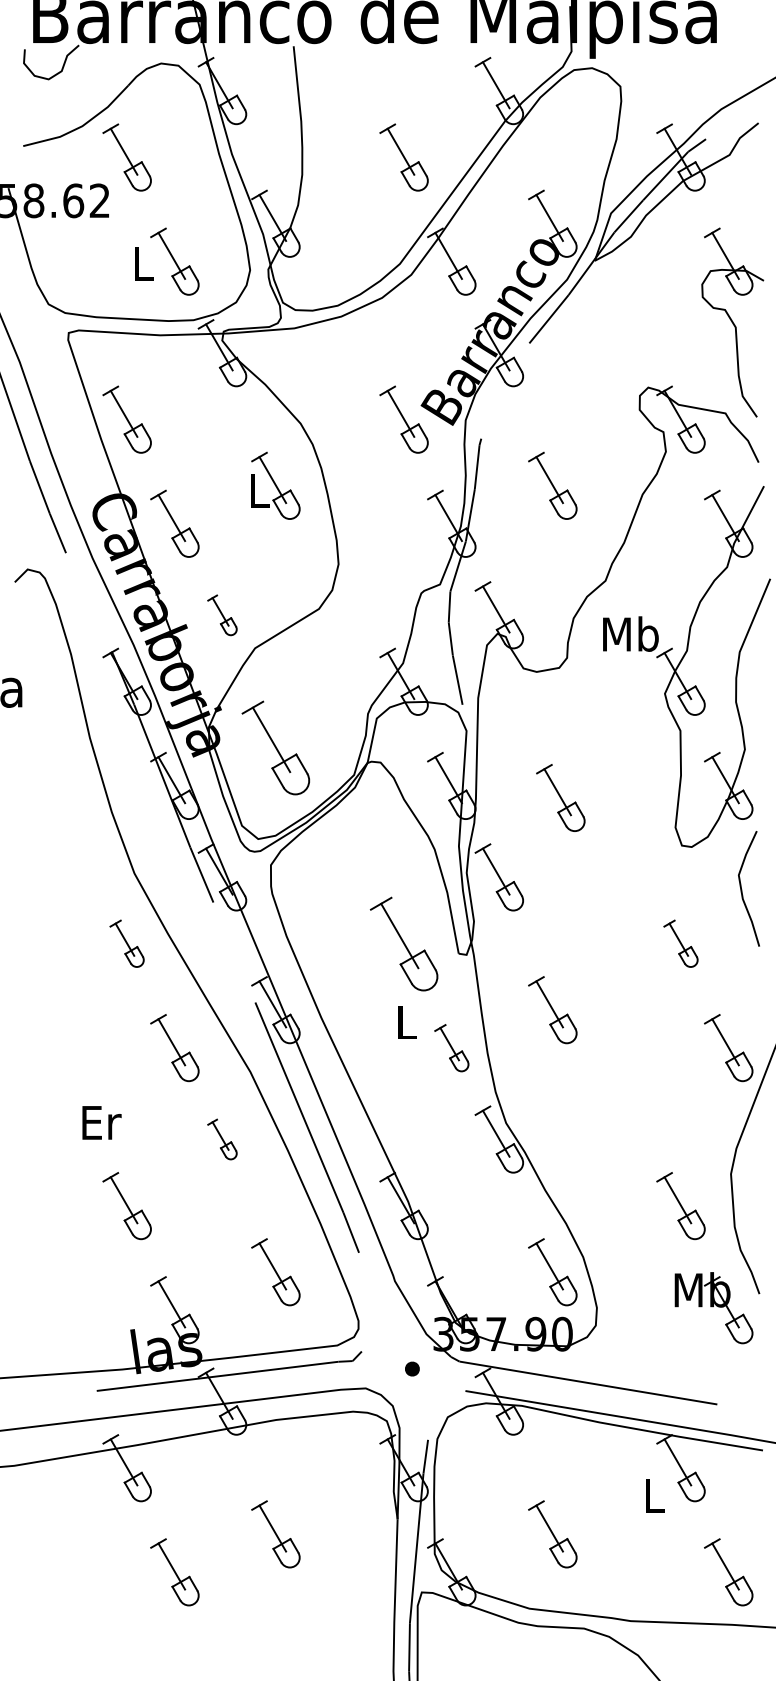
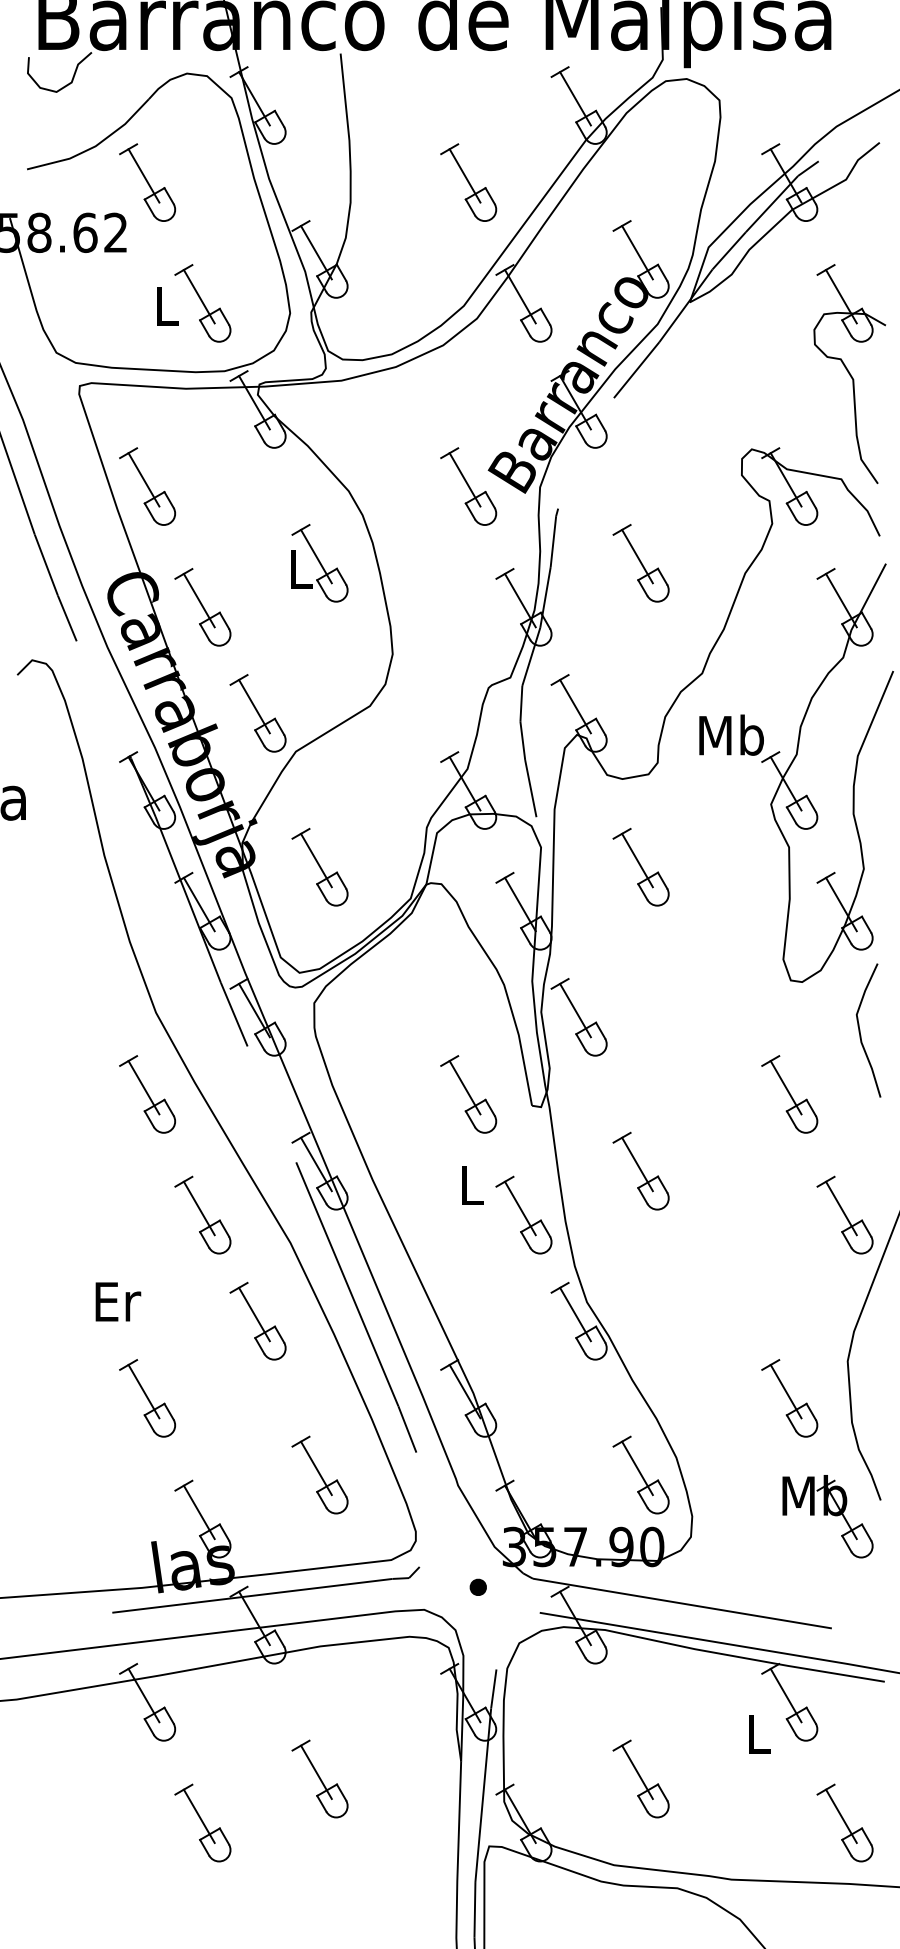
part: (222, 615) -> (258, 713), size x1.67
part: (275, 747) -> (319, 866), size x0.71
part: (560, 797) -> (640, 866), moved
part: (126, 943) -> (146, 1093), size x1.43
part: (403, 943) -> (467, 1093), size x0.71
part: (680, 943) -> (789, 1093), size x1.43
part: (451, 1048) -> (523, 1215), size x1.43
part: (222, 1139) -> (258, 1321), size x1.67

